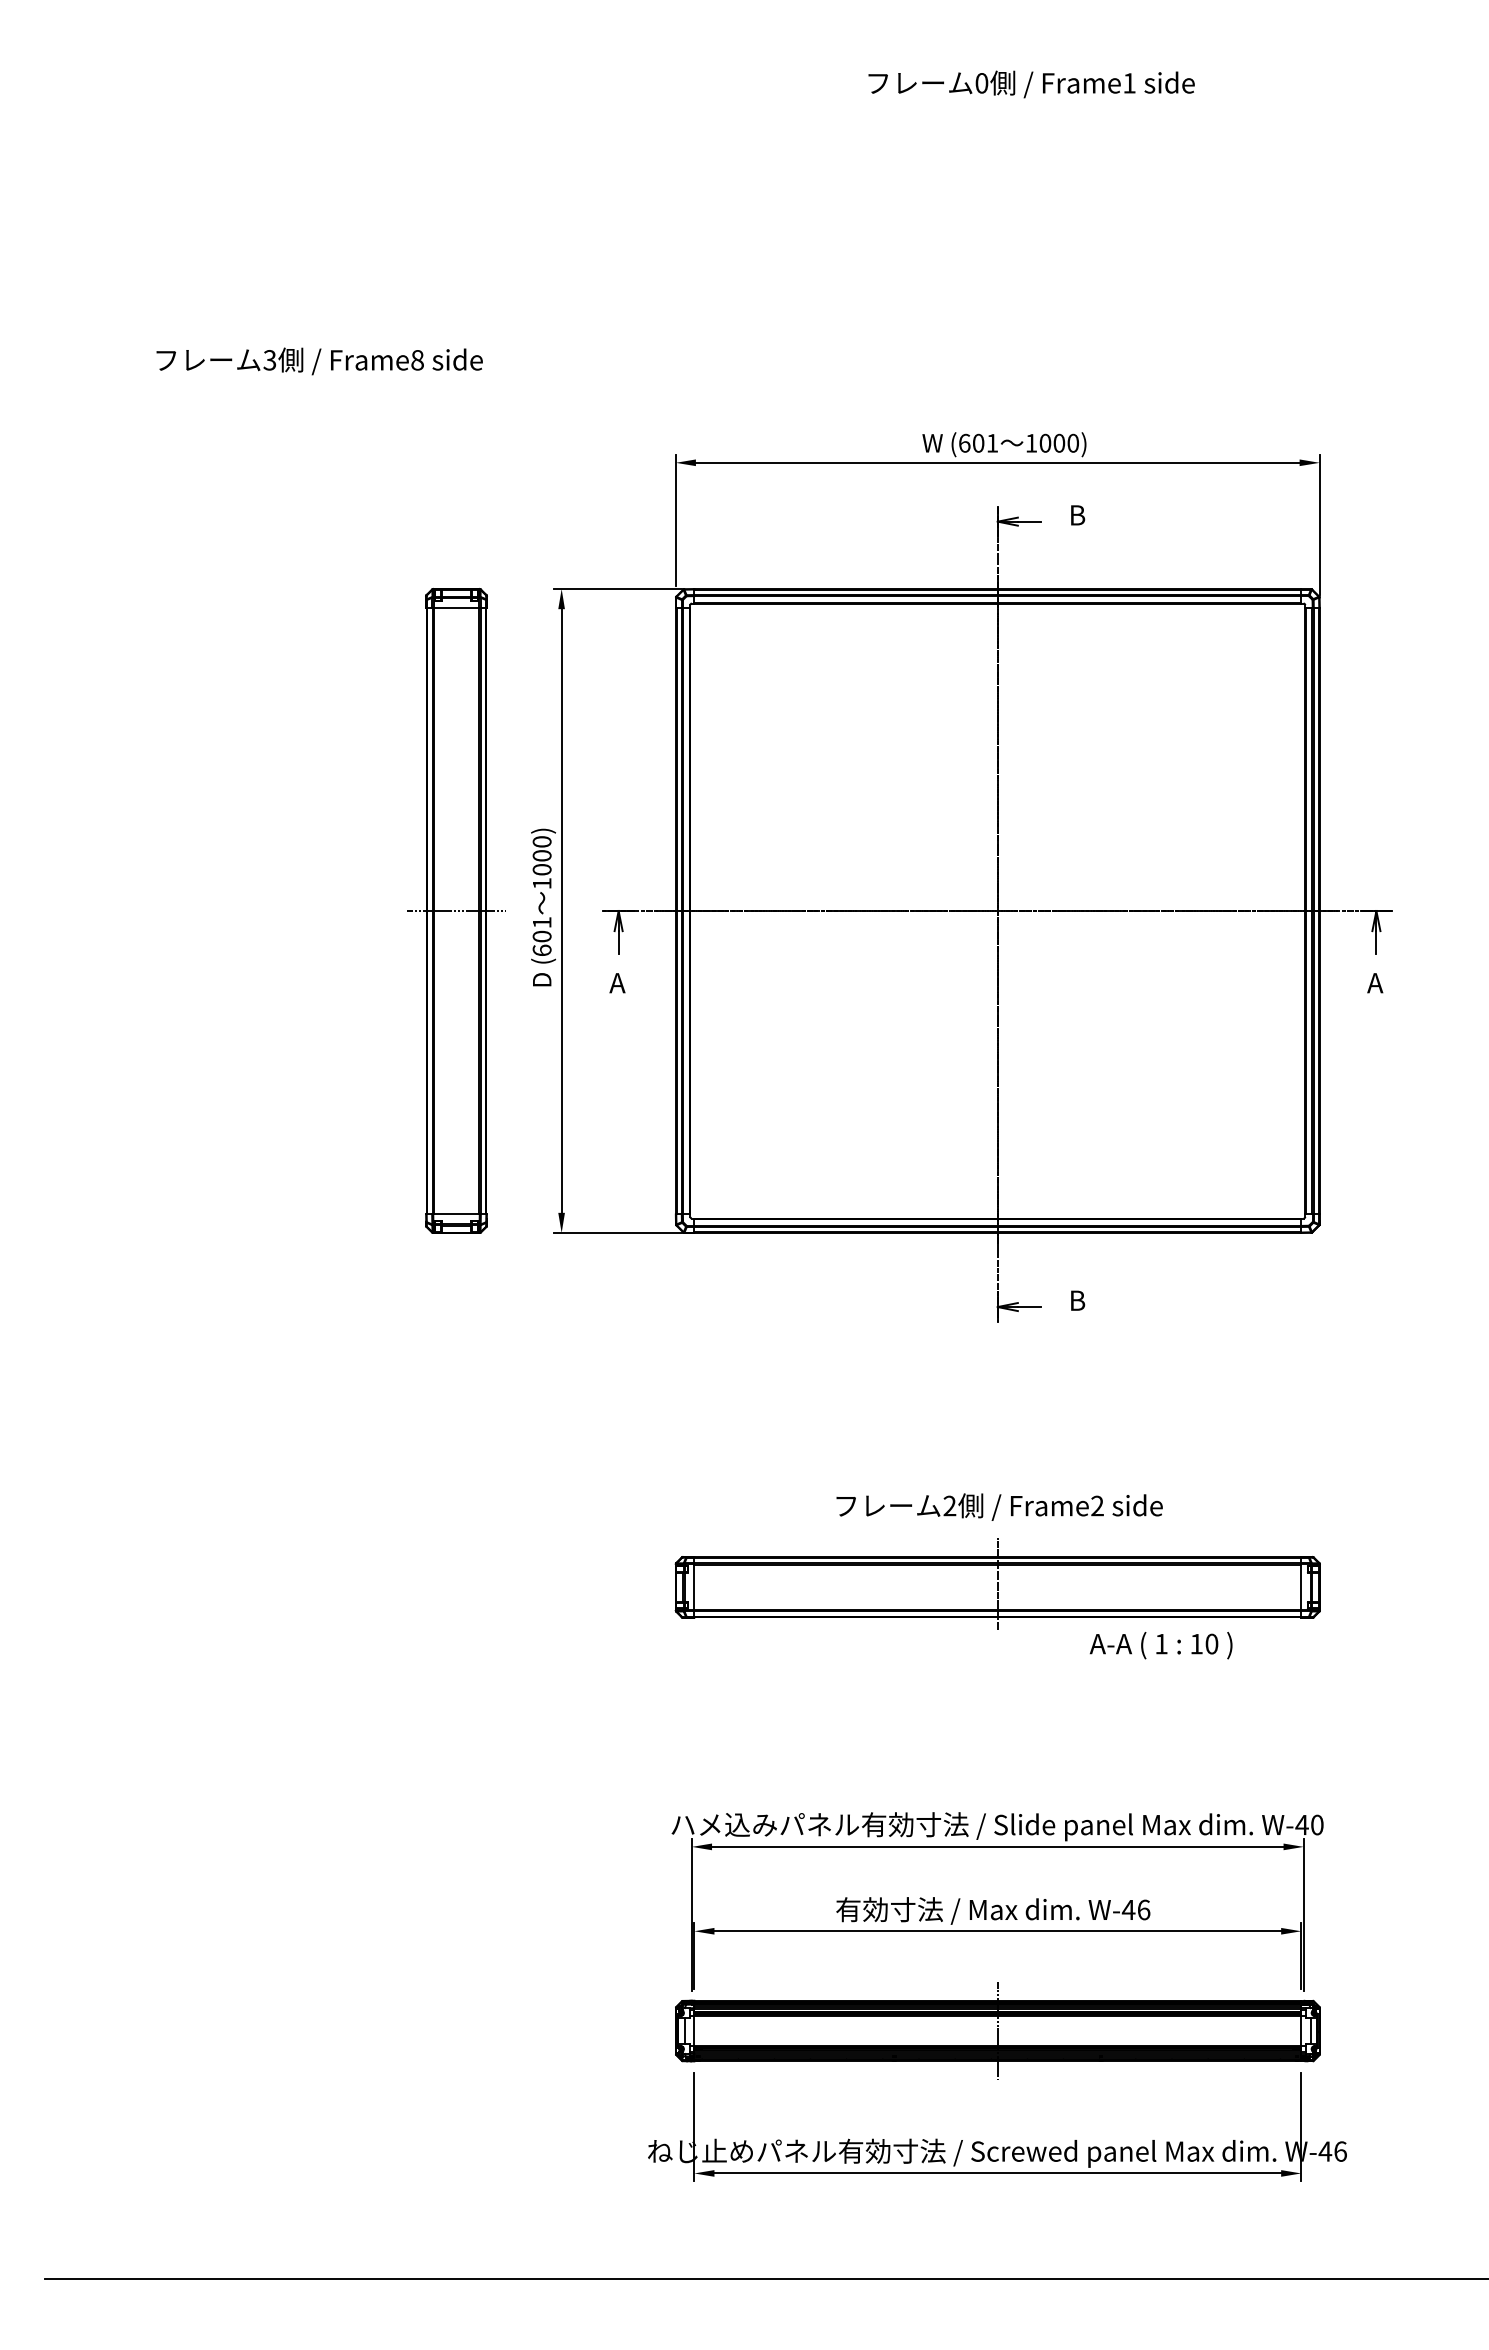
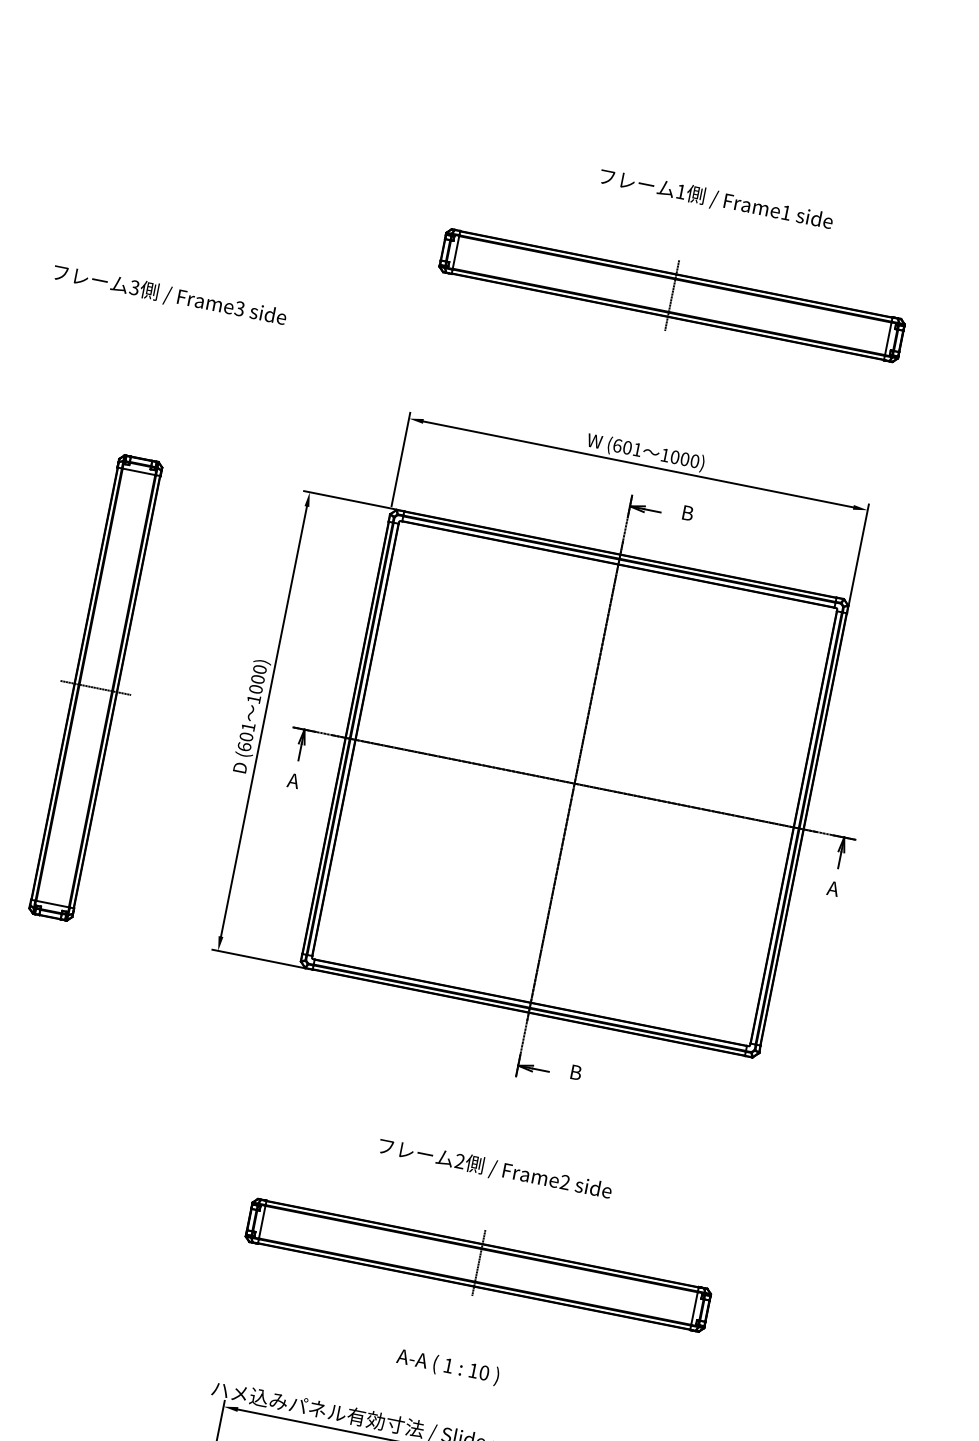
text: (981, 83) -> (680, 191), 0 -> 1
part: (997, 225) -> (671, 295), added
text: (417, 360) -> (239, 308), Frame8 -> Frame3
part: (456, 910) -> (95, 687), moved
text: (999, 1506) -> (495, 1168), moved
text: (1160, 1645) -> (447, 1366), moved

